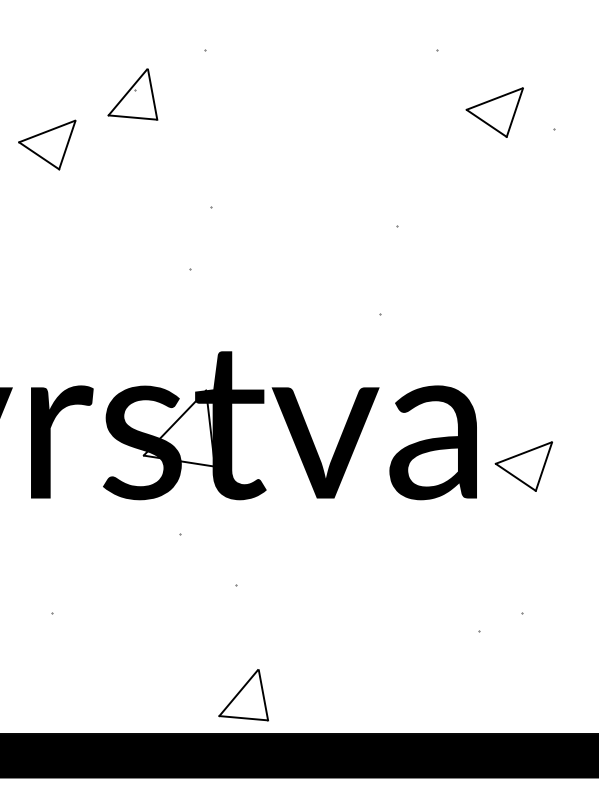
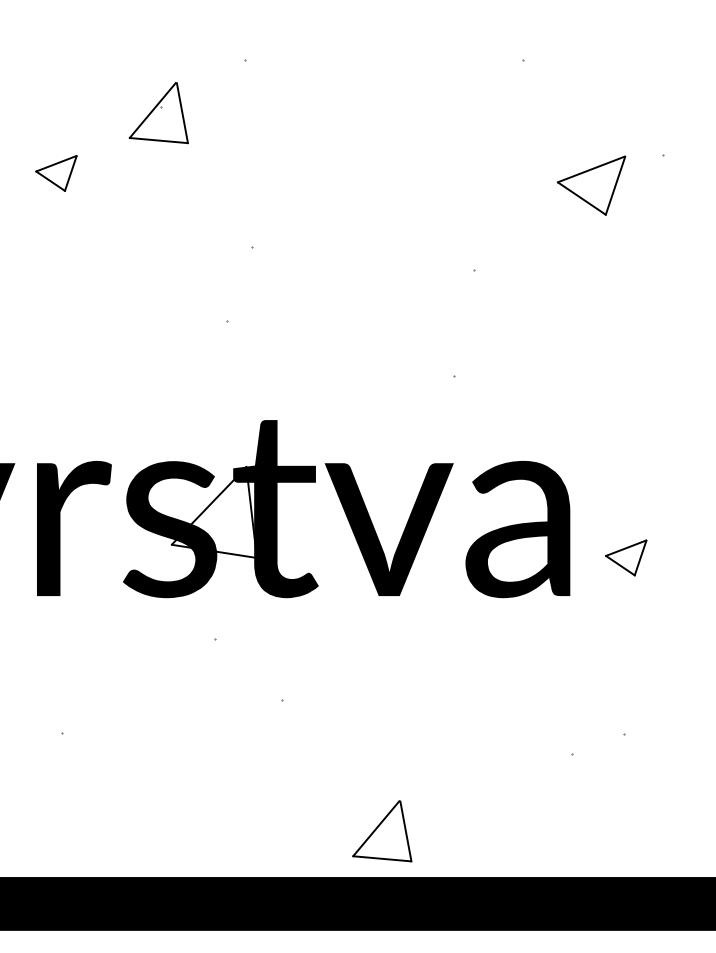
part: (494, 112) -> (591, 185), moved
part: (47, 145) -> (56, 173), size x0.6
part: (523, 466) -> (625, 557), size x0.6
part: (243, 695) -> (382, 831), moved

